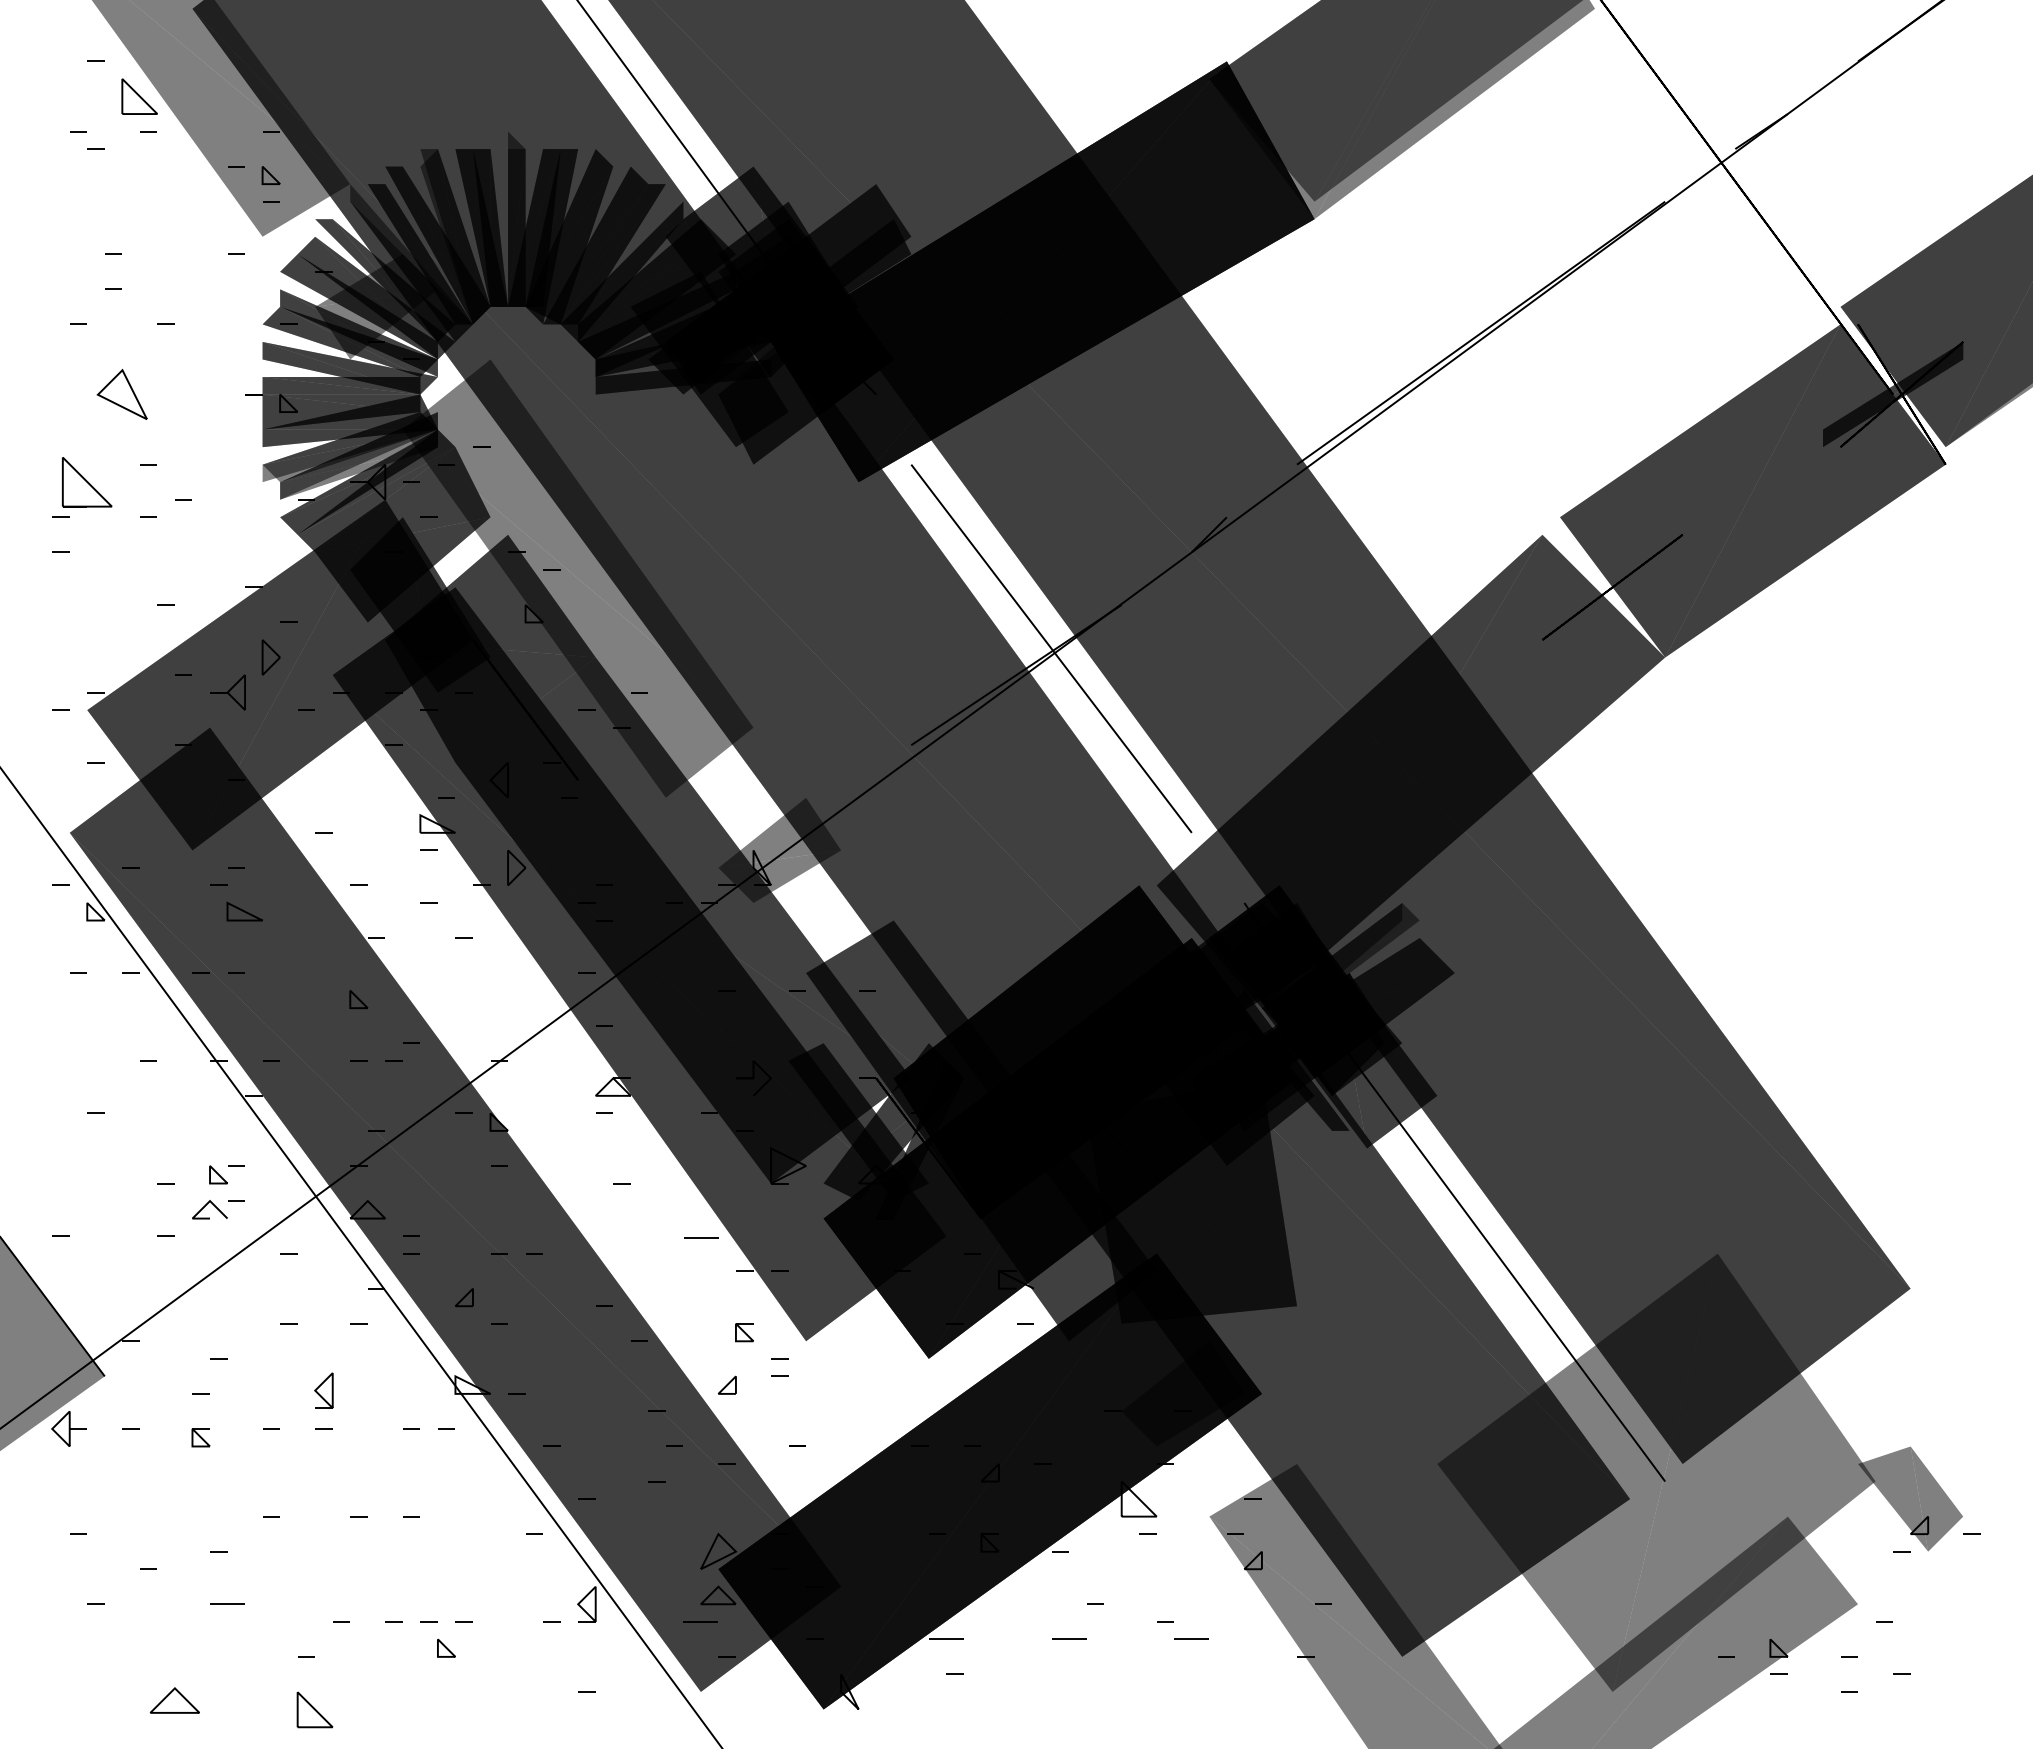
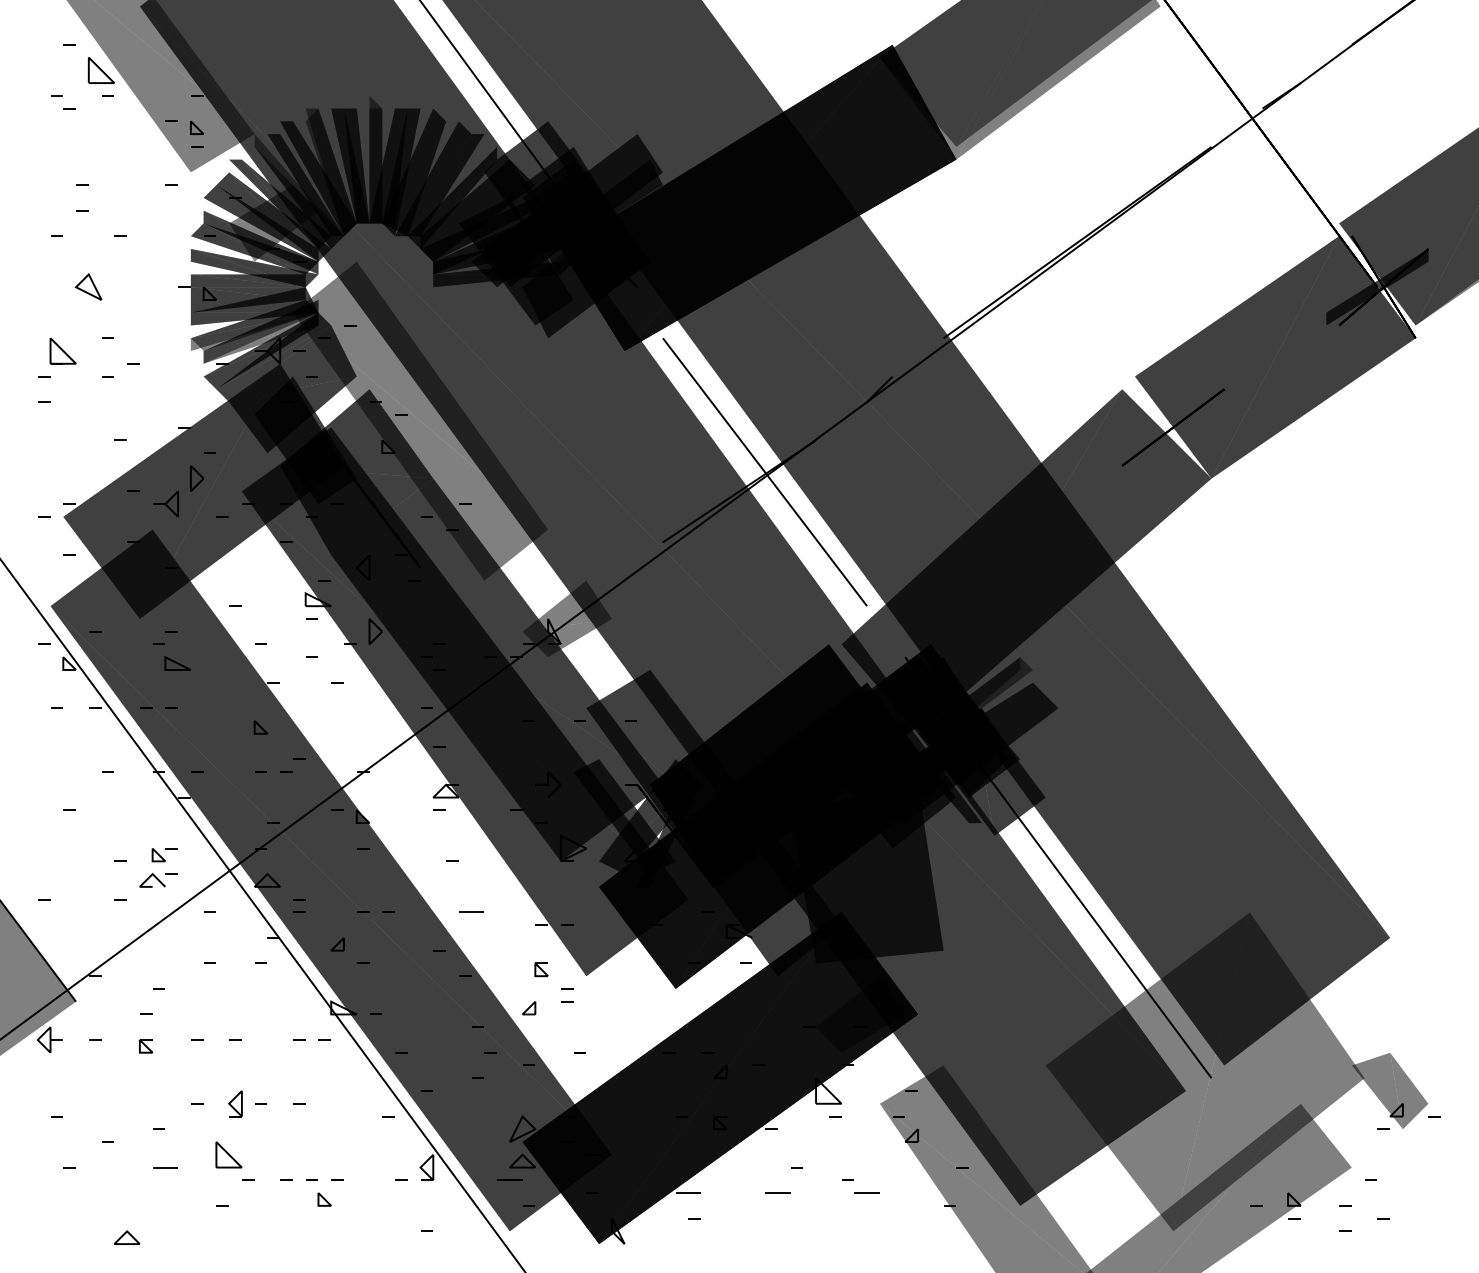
part: (121, 393) -> (88, 286), size x0.71
part: (86, 482) -> (62, 351), size x0.71
line: (701, 1237) -> (471, 912), moved
part: (323, 1390) -> (235, 1103), moved
part: (174, 1700) -> (126, 1237), size x0.71
part: (314, 1709) -> (228, 1154), moved

